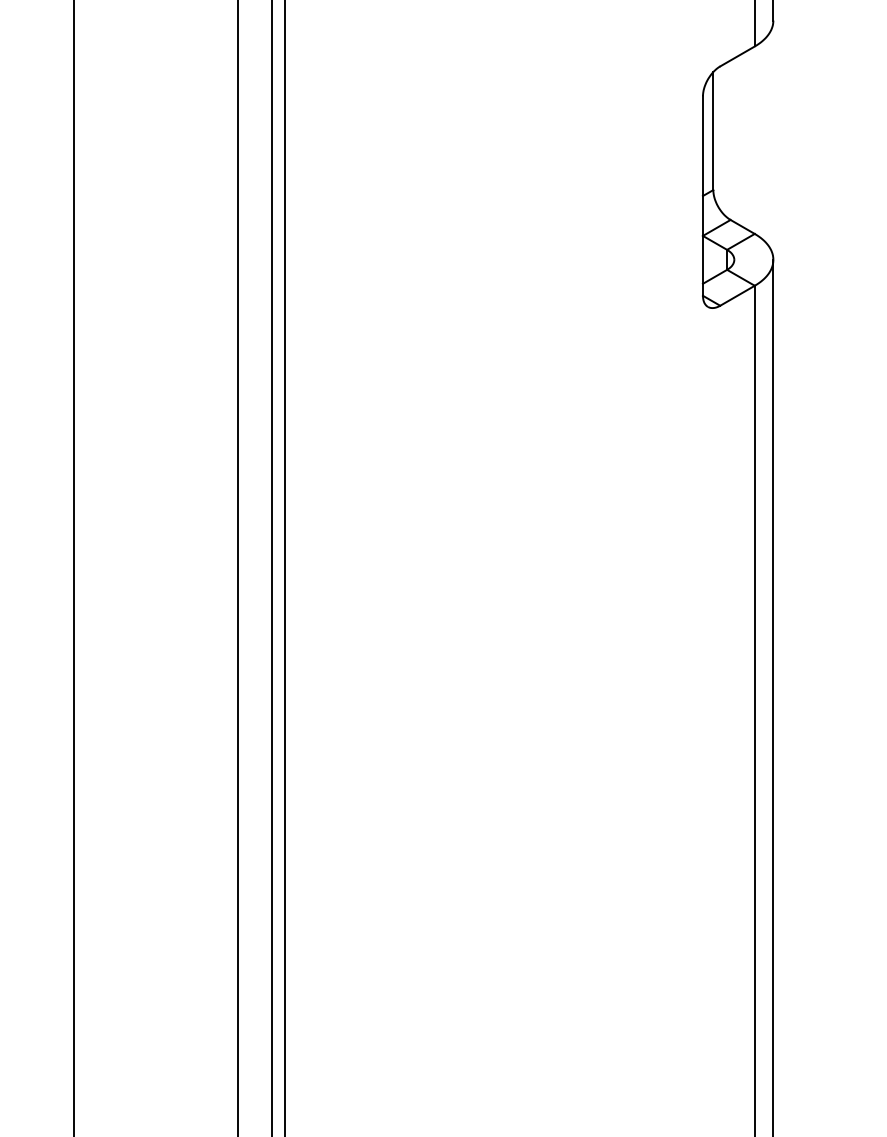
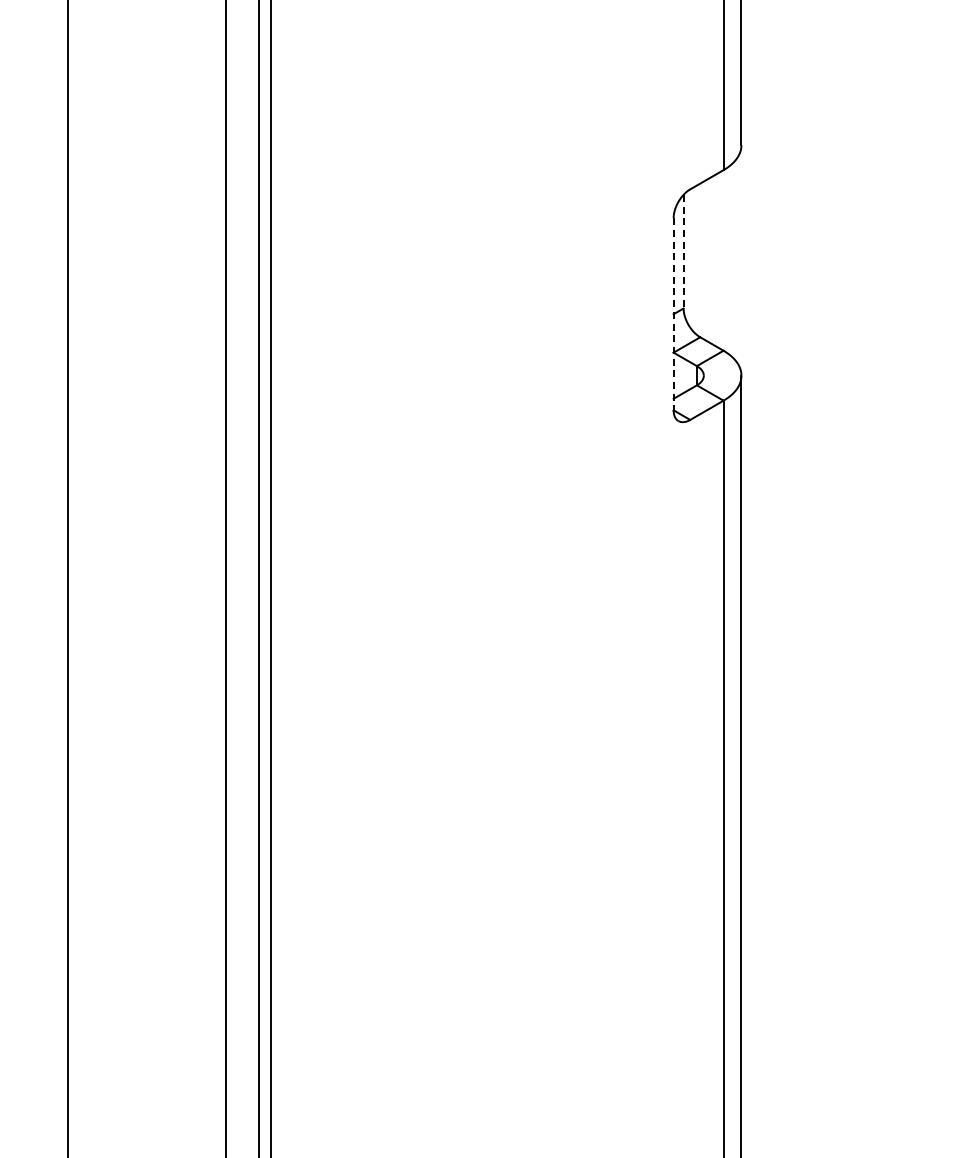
line: (713, 130) -> (683, 251), solid -> dashed
line: (702, 196) -> (673, 314), solid -> dashed

